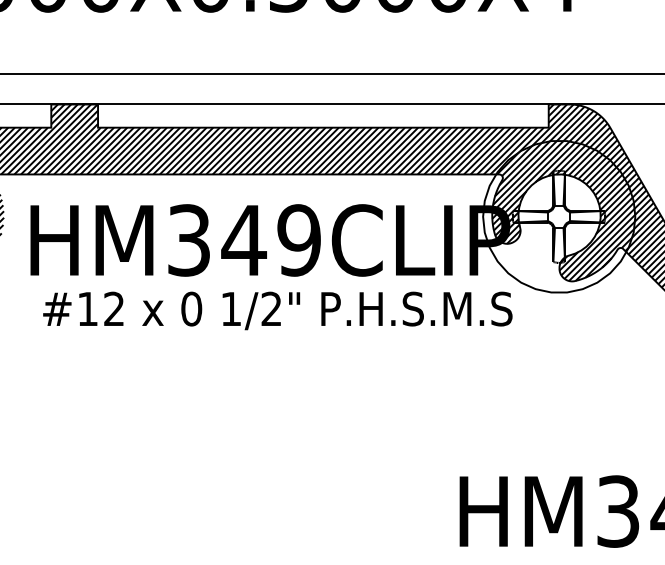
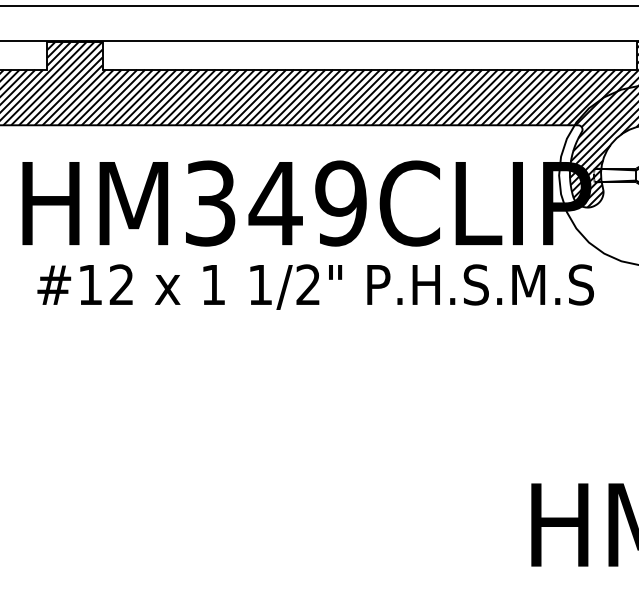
text: (191, 308) -> (213, 284), 0 -> 1

